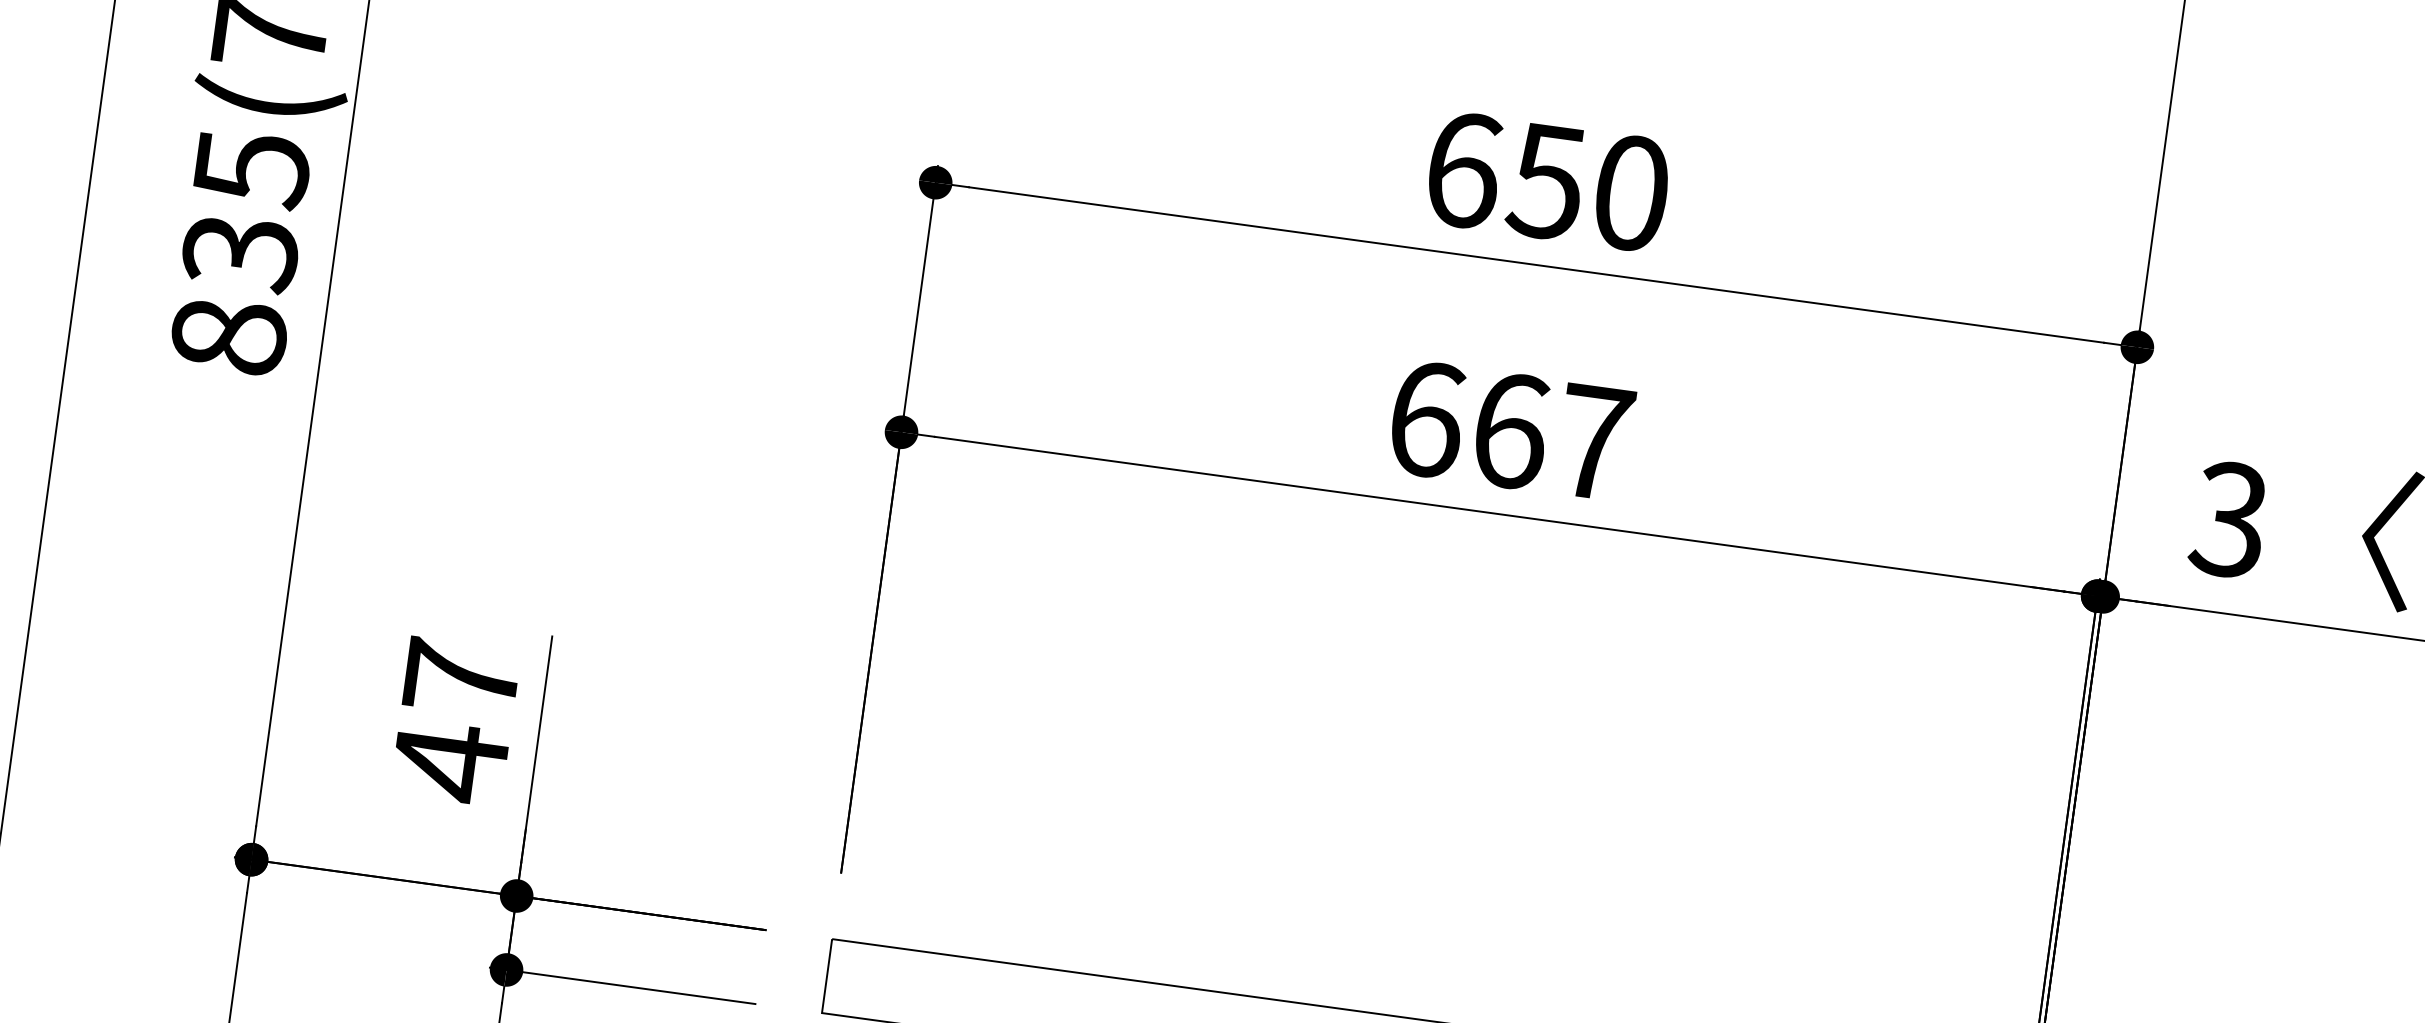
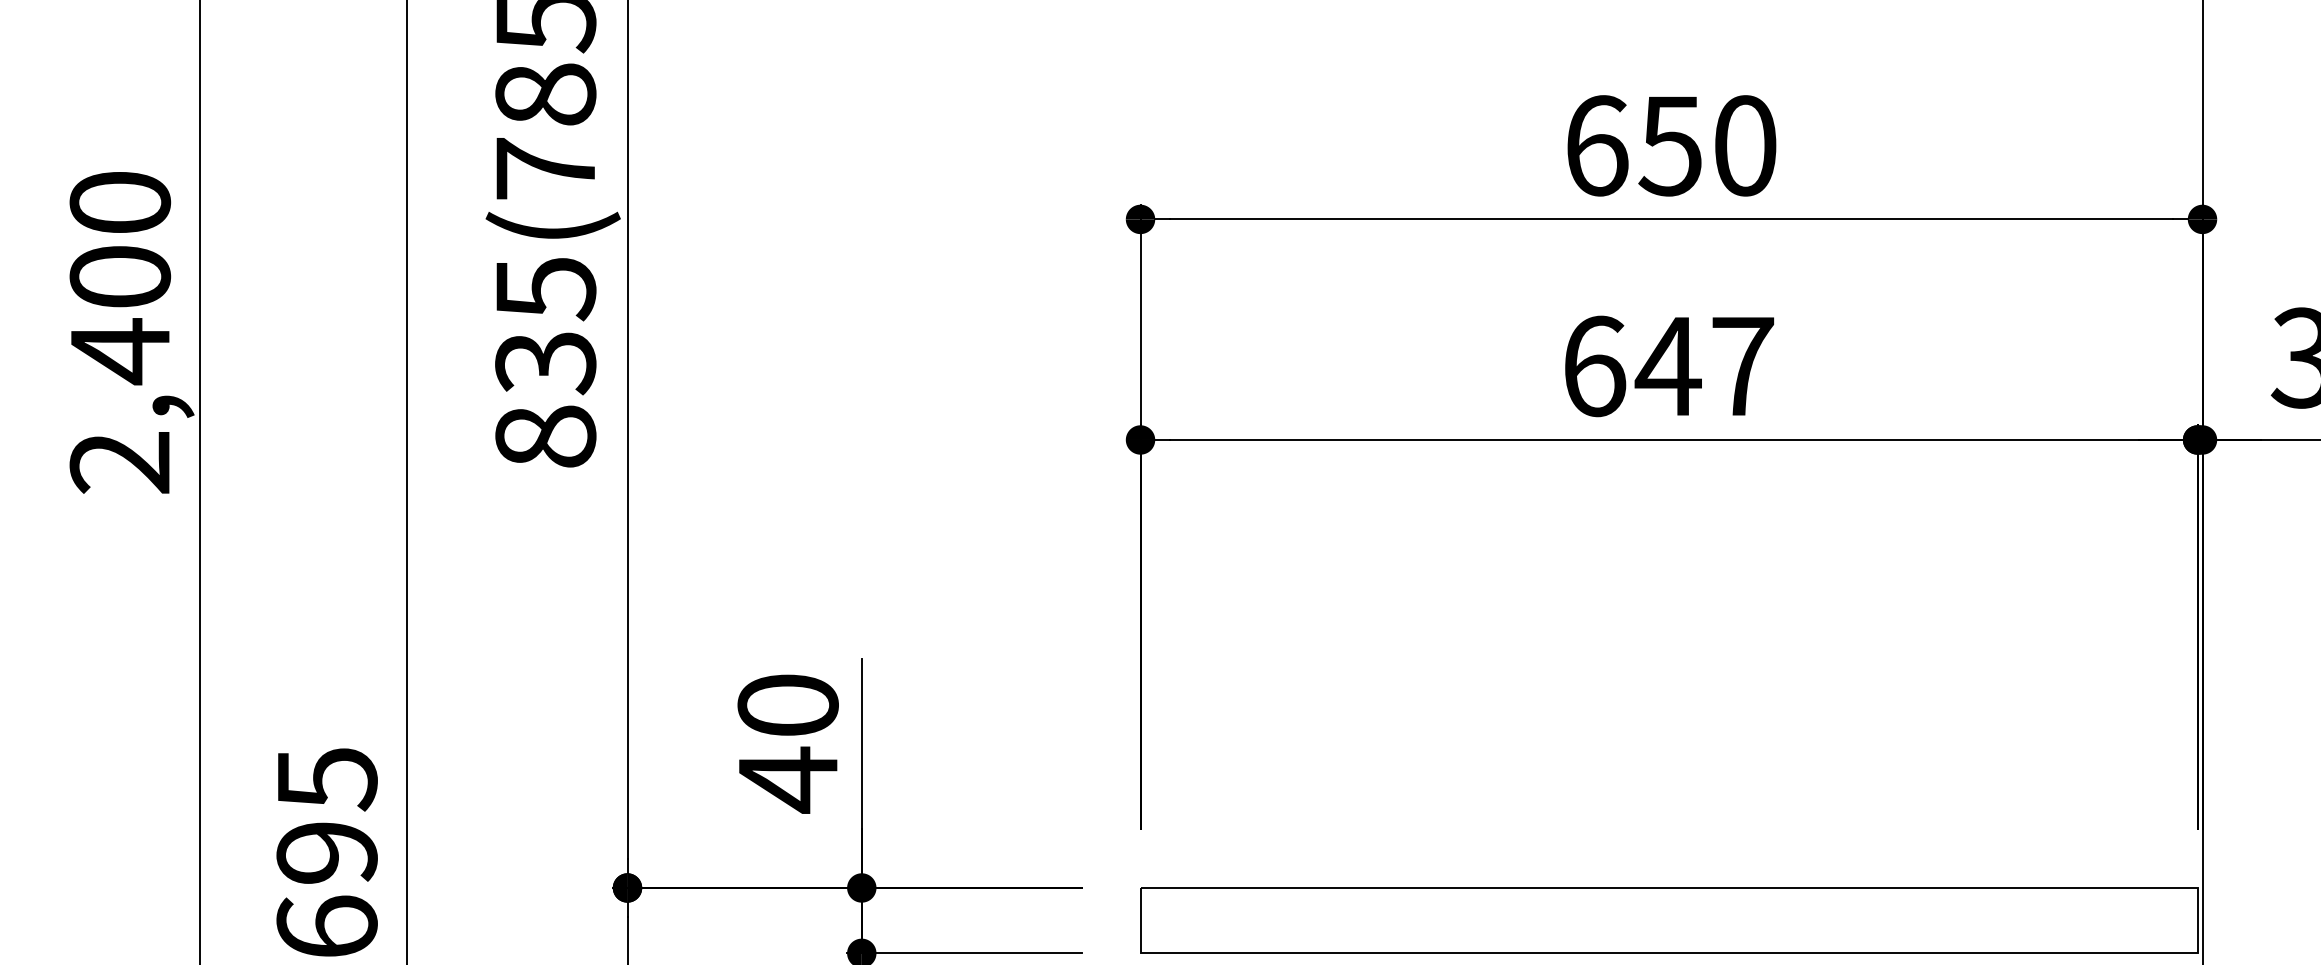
text: (1509, 430) -> (1667, 366), 667 -> 647
text: (461, 676) -> (787, 704), 47 -> 40

